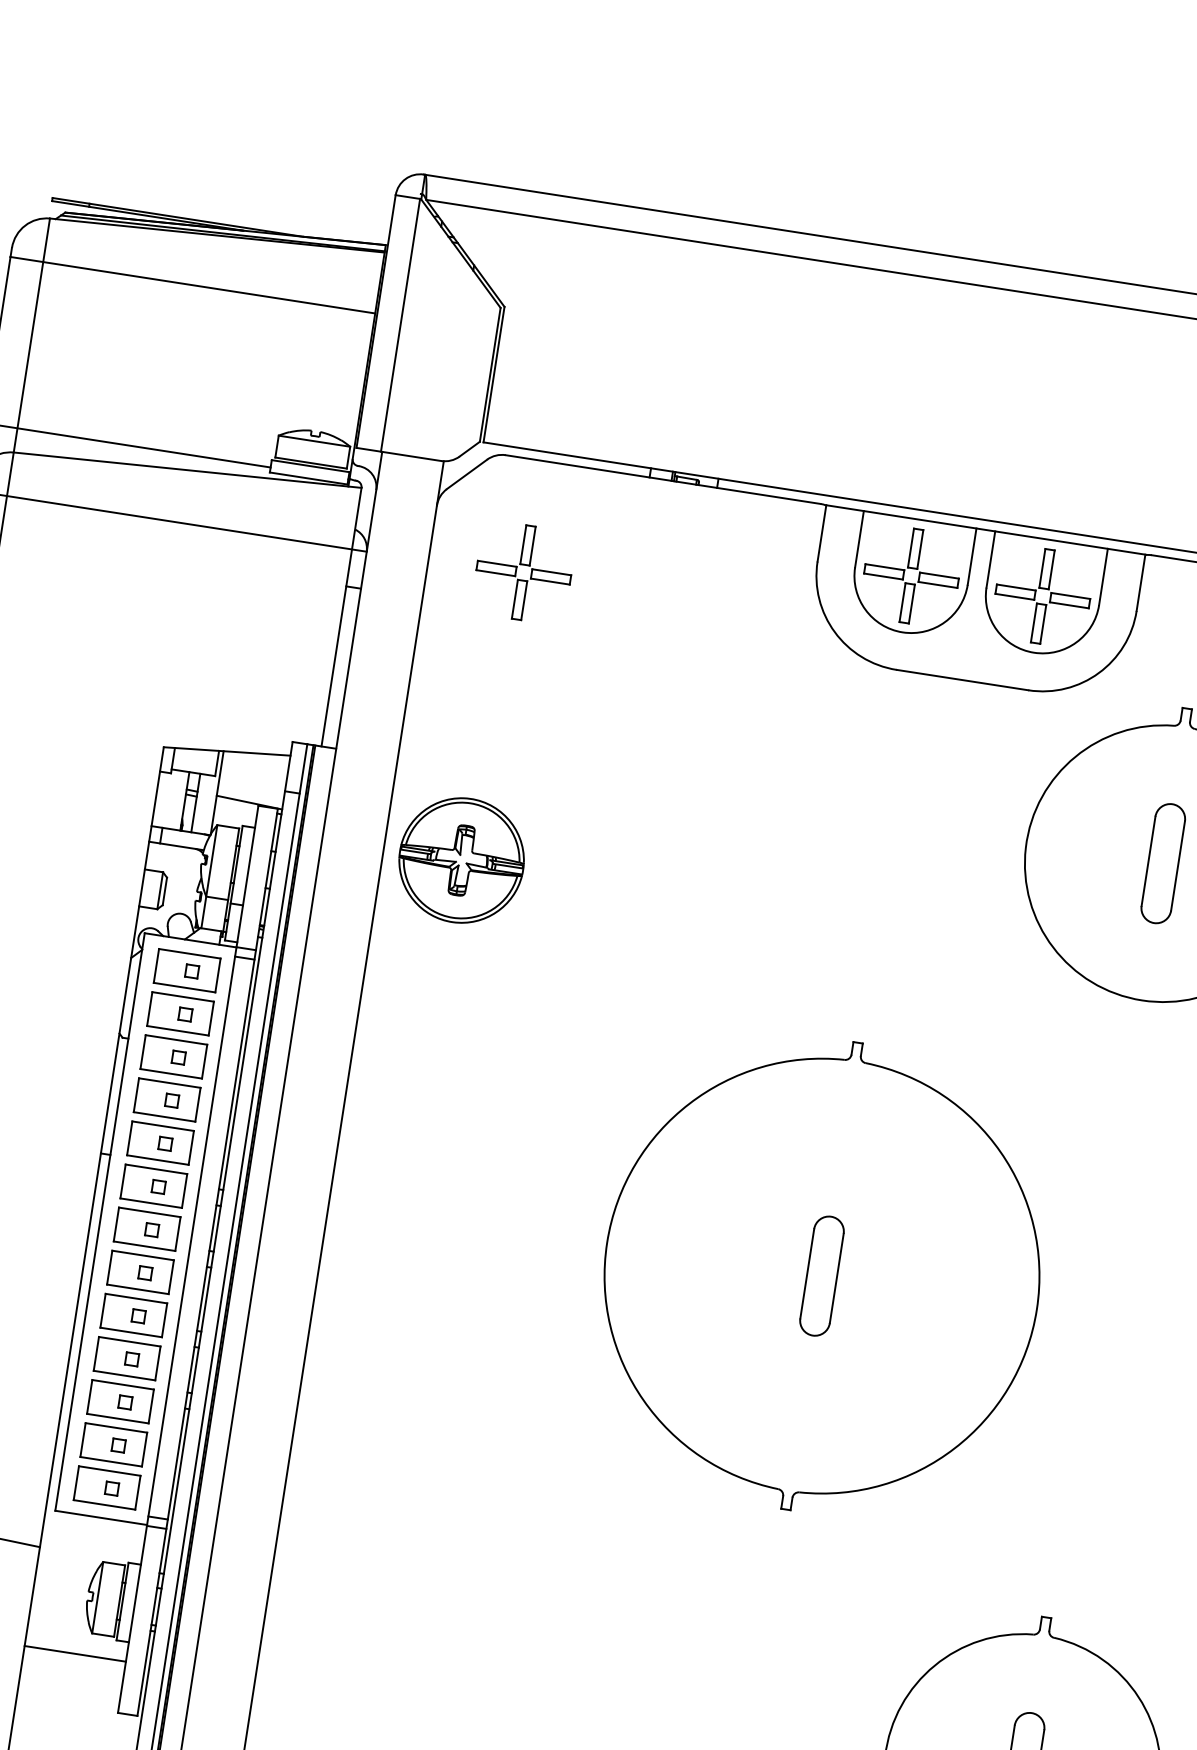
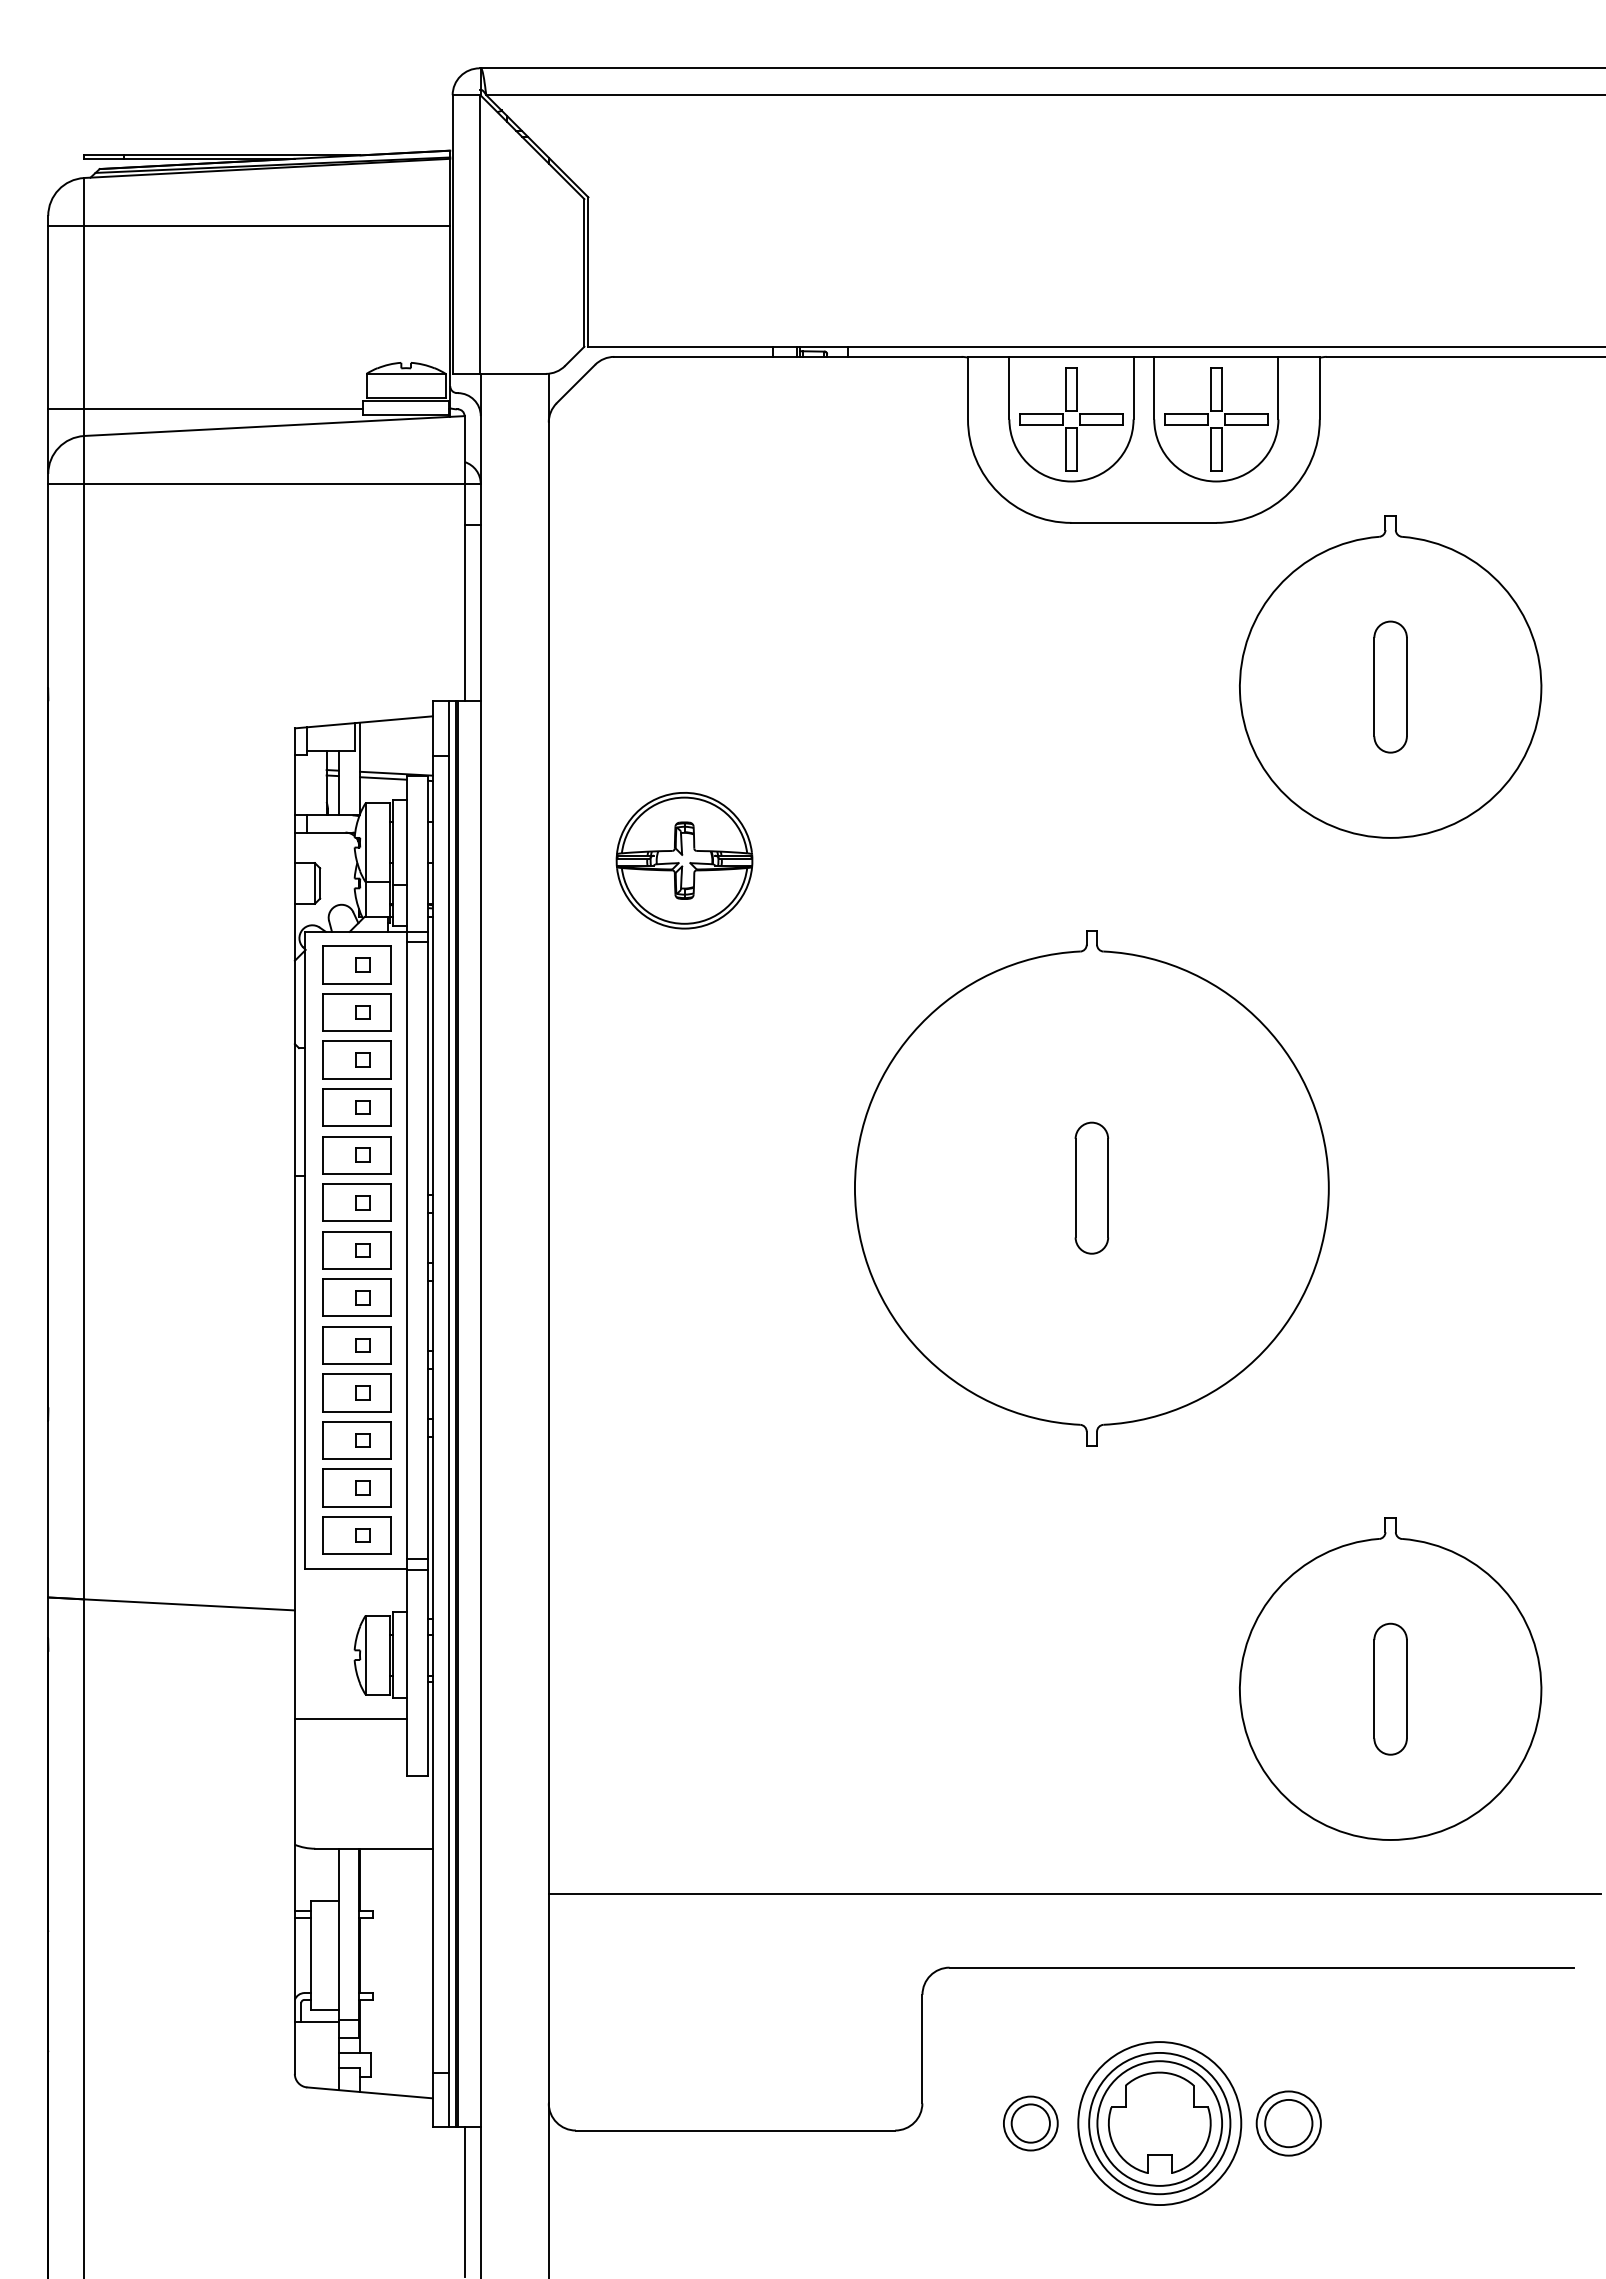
part: (524, 565) -> (653, 472), removed
line: (237, 805) -> (383, 778), added
part: (461, 860) -> (684, 860), moved

